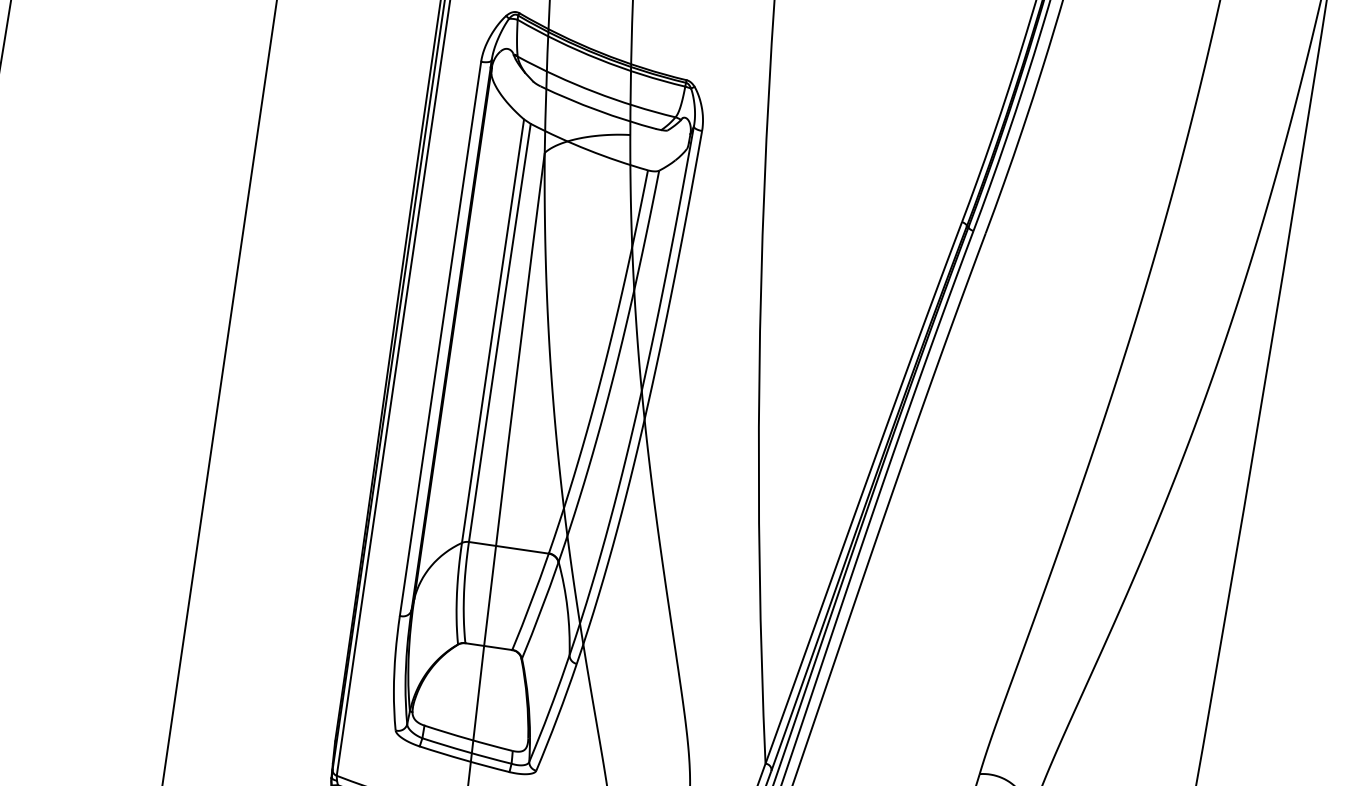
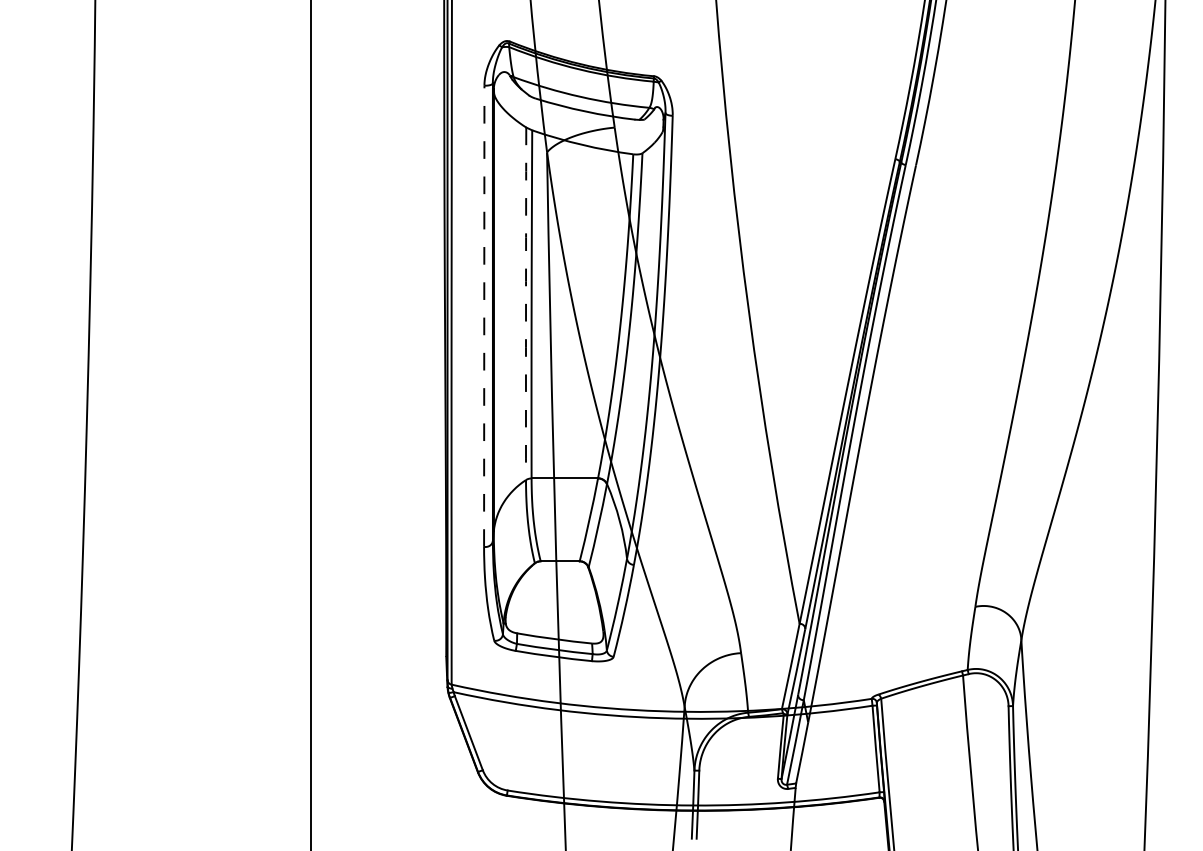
arc: (493, 330) -> (526, 303), solid -> dashed
line: (440, 339) -> (484, 316), solid -> dashed

